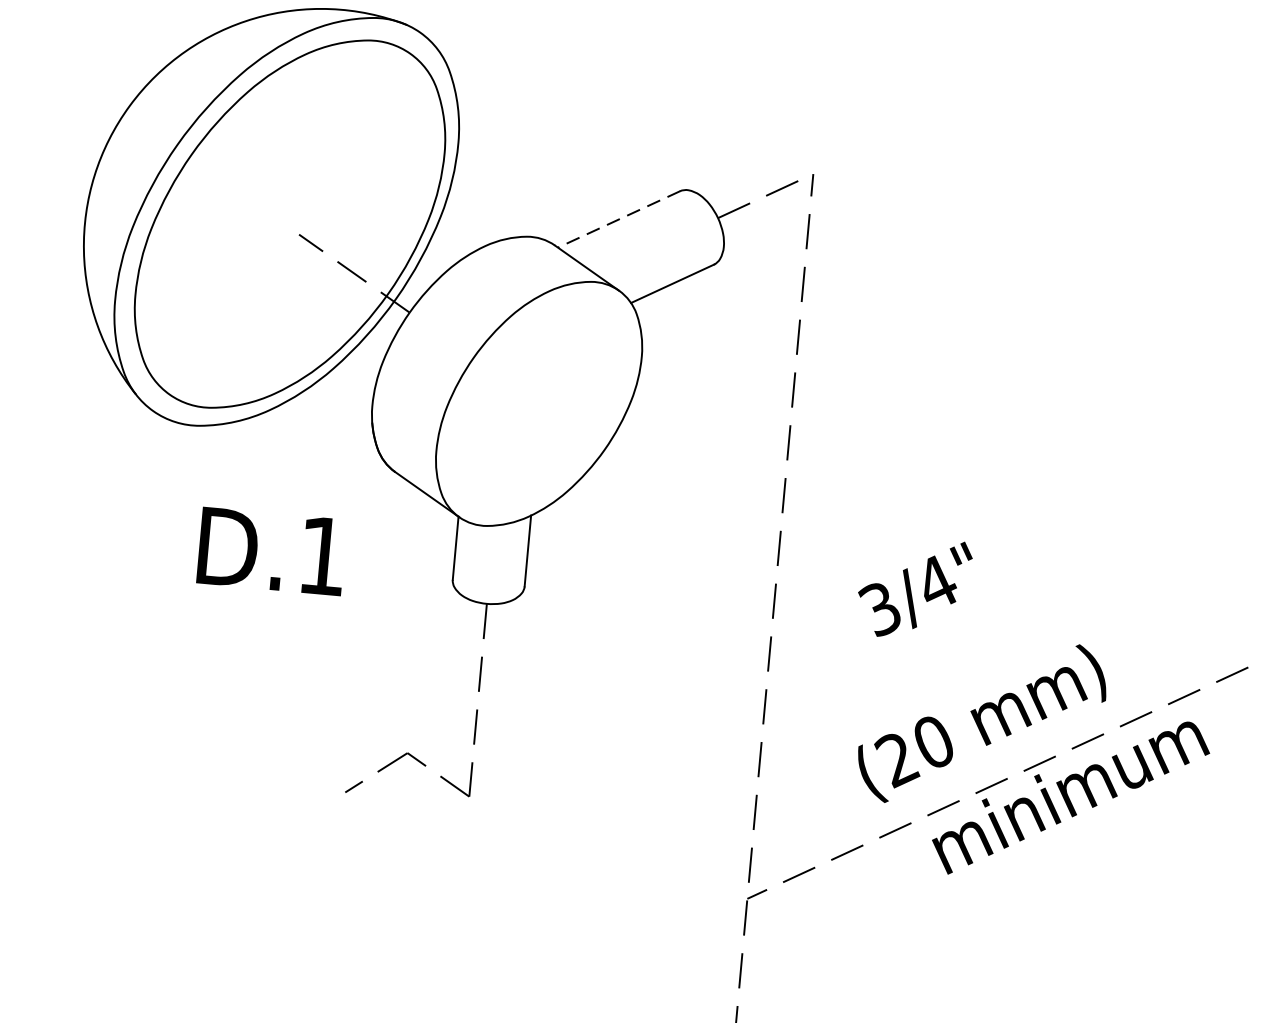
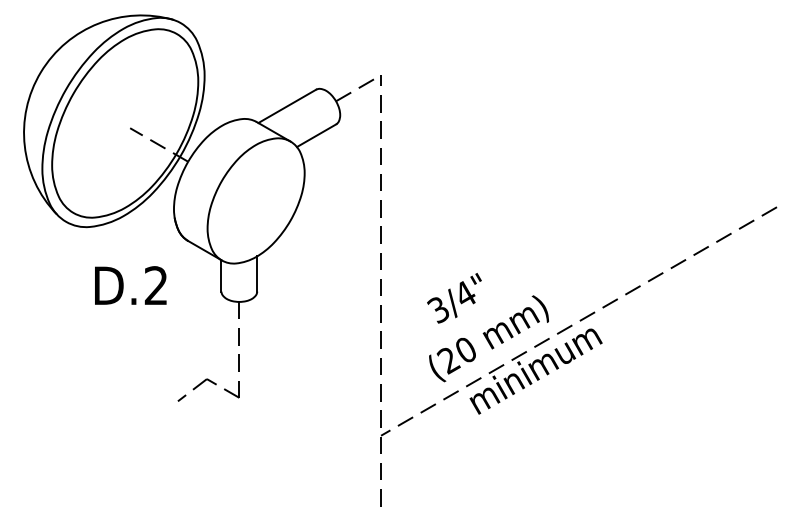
line: (617, 219) -> (286, 106), dashed -> solid
text: (321, 555) -> (155, 285), D.1 -> D.2
text: (914, 589) -> (454, 298), moved

